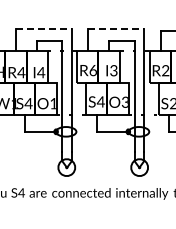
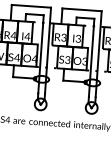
line: (44, 29) -> (31, 6), dashed -> solid
line: (116, 29) -> (82, 10), dashed -> solid
text: (92, 69) -> (63, 36), R6 -> R3
text: (100, 101) -> (67, 59), S4 -> S3
text: (52, 103) -> (33, 58), O1 -> O4

